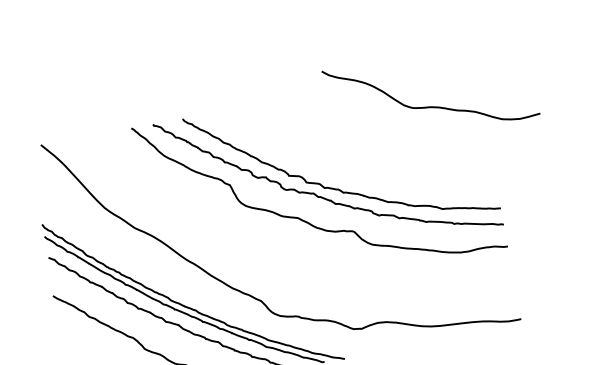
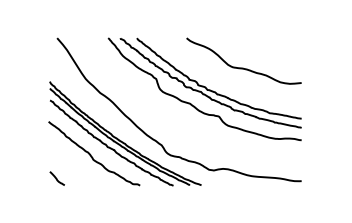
curve: (432, 104) -> (243, 67), moved

